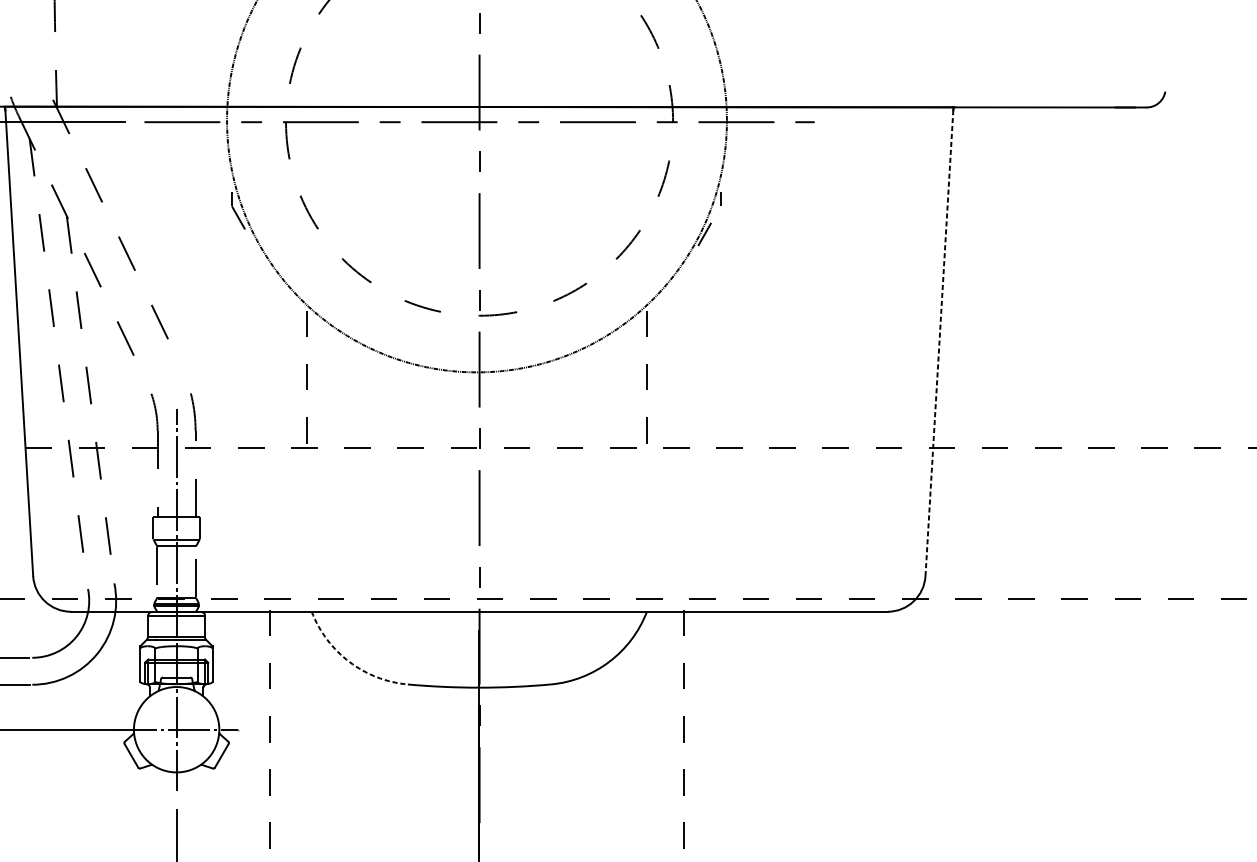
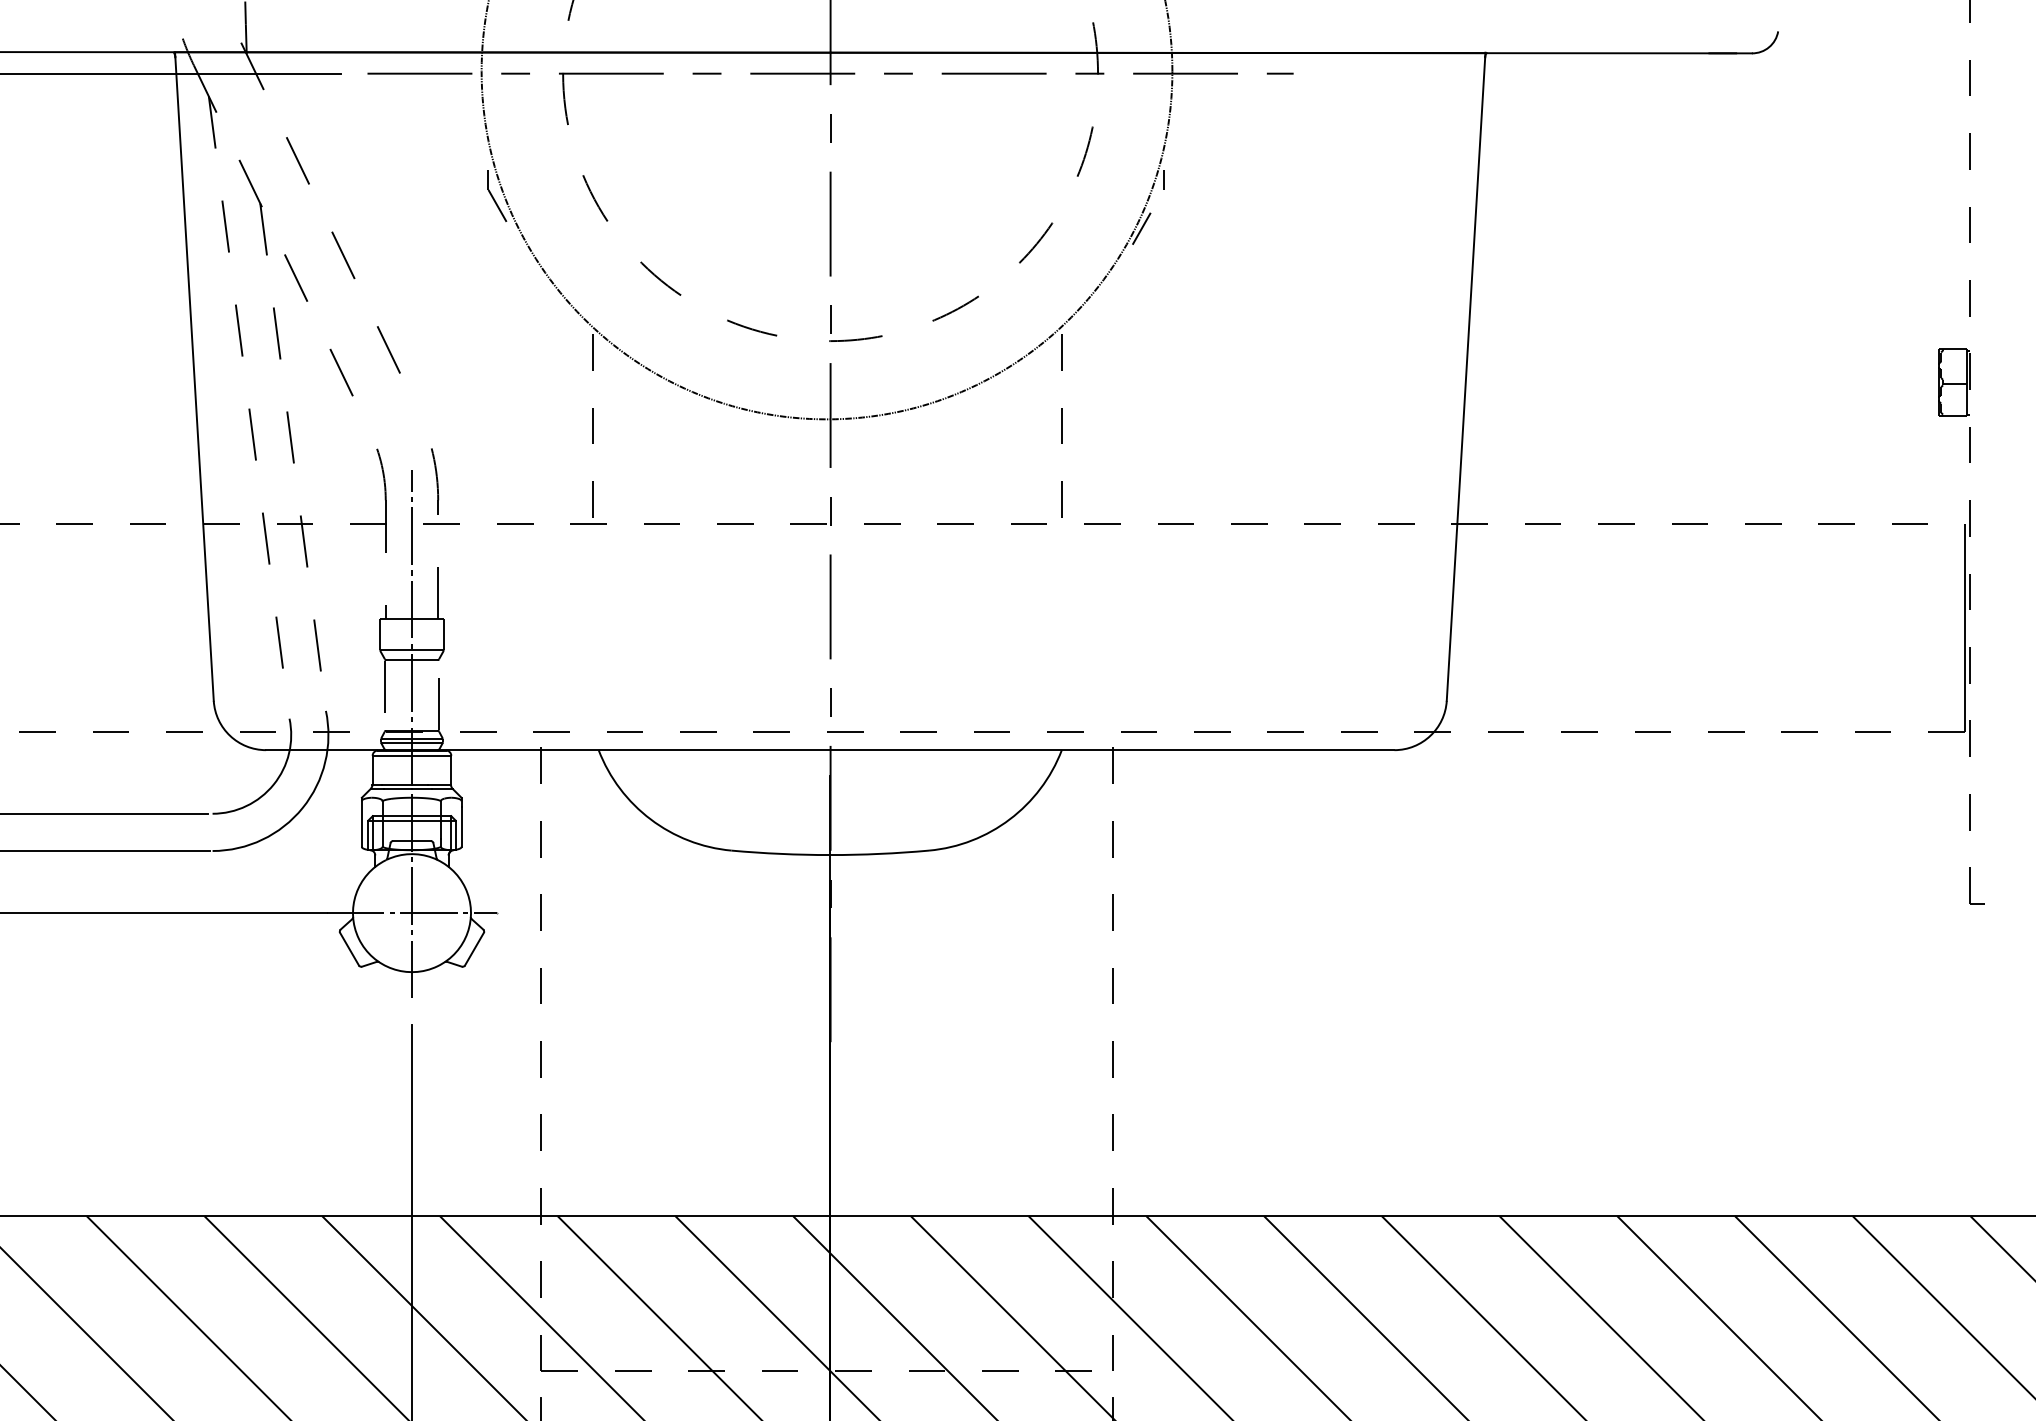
line: (939, 342) -> (1466, 378), dashed -> solid
arc: (349, 661) -> (650, 819), dashed -> solid

